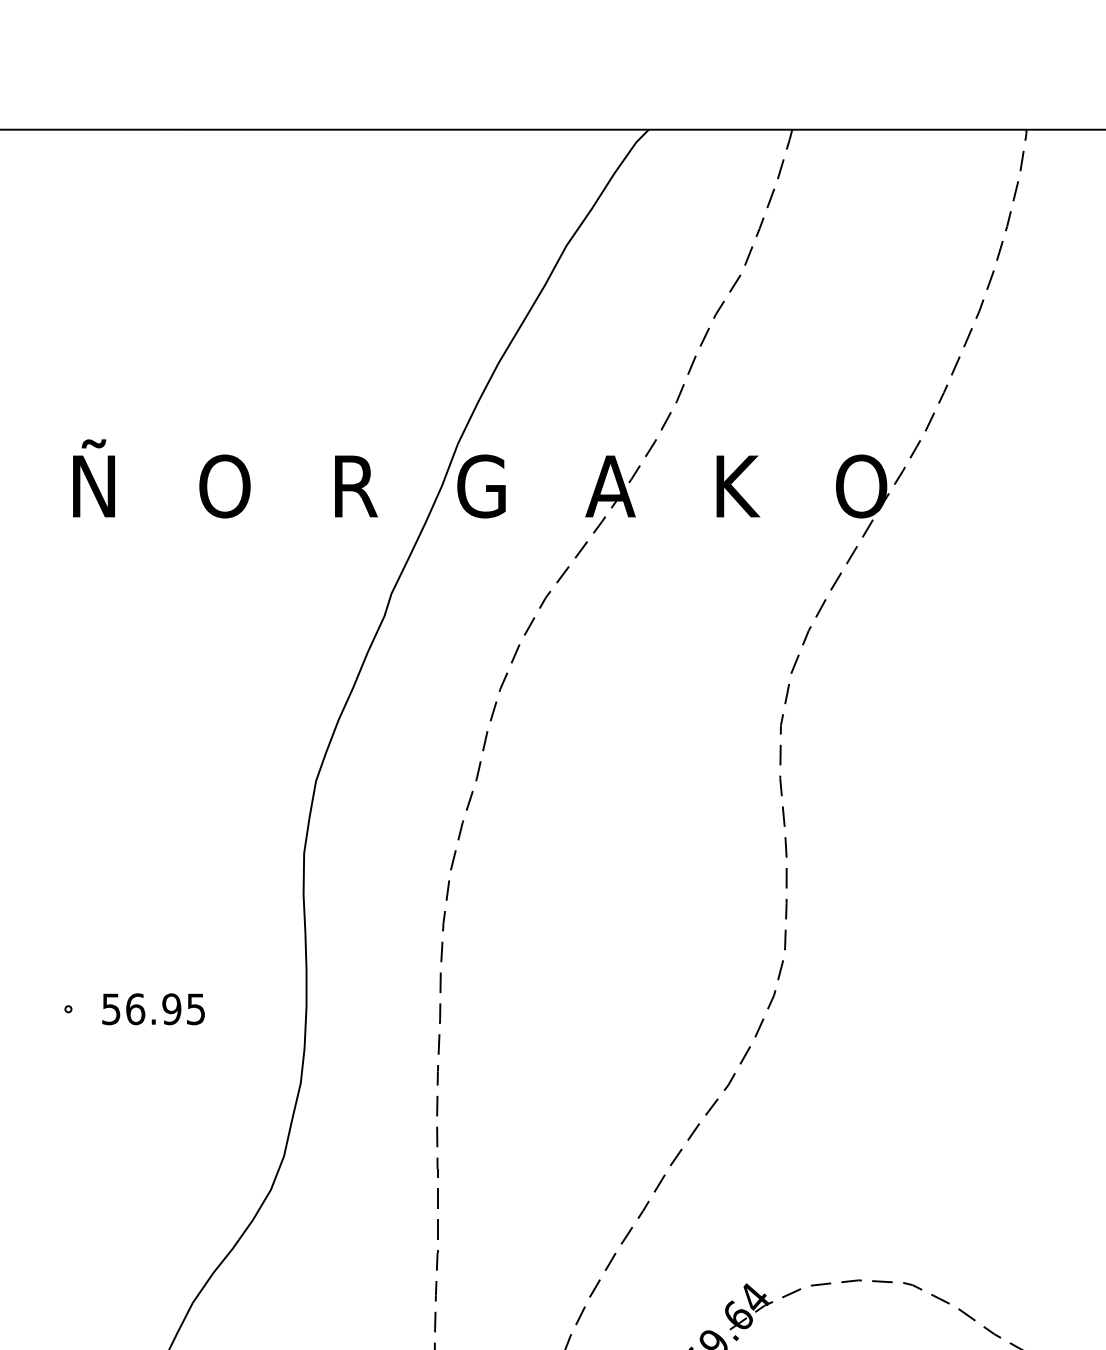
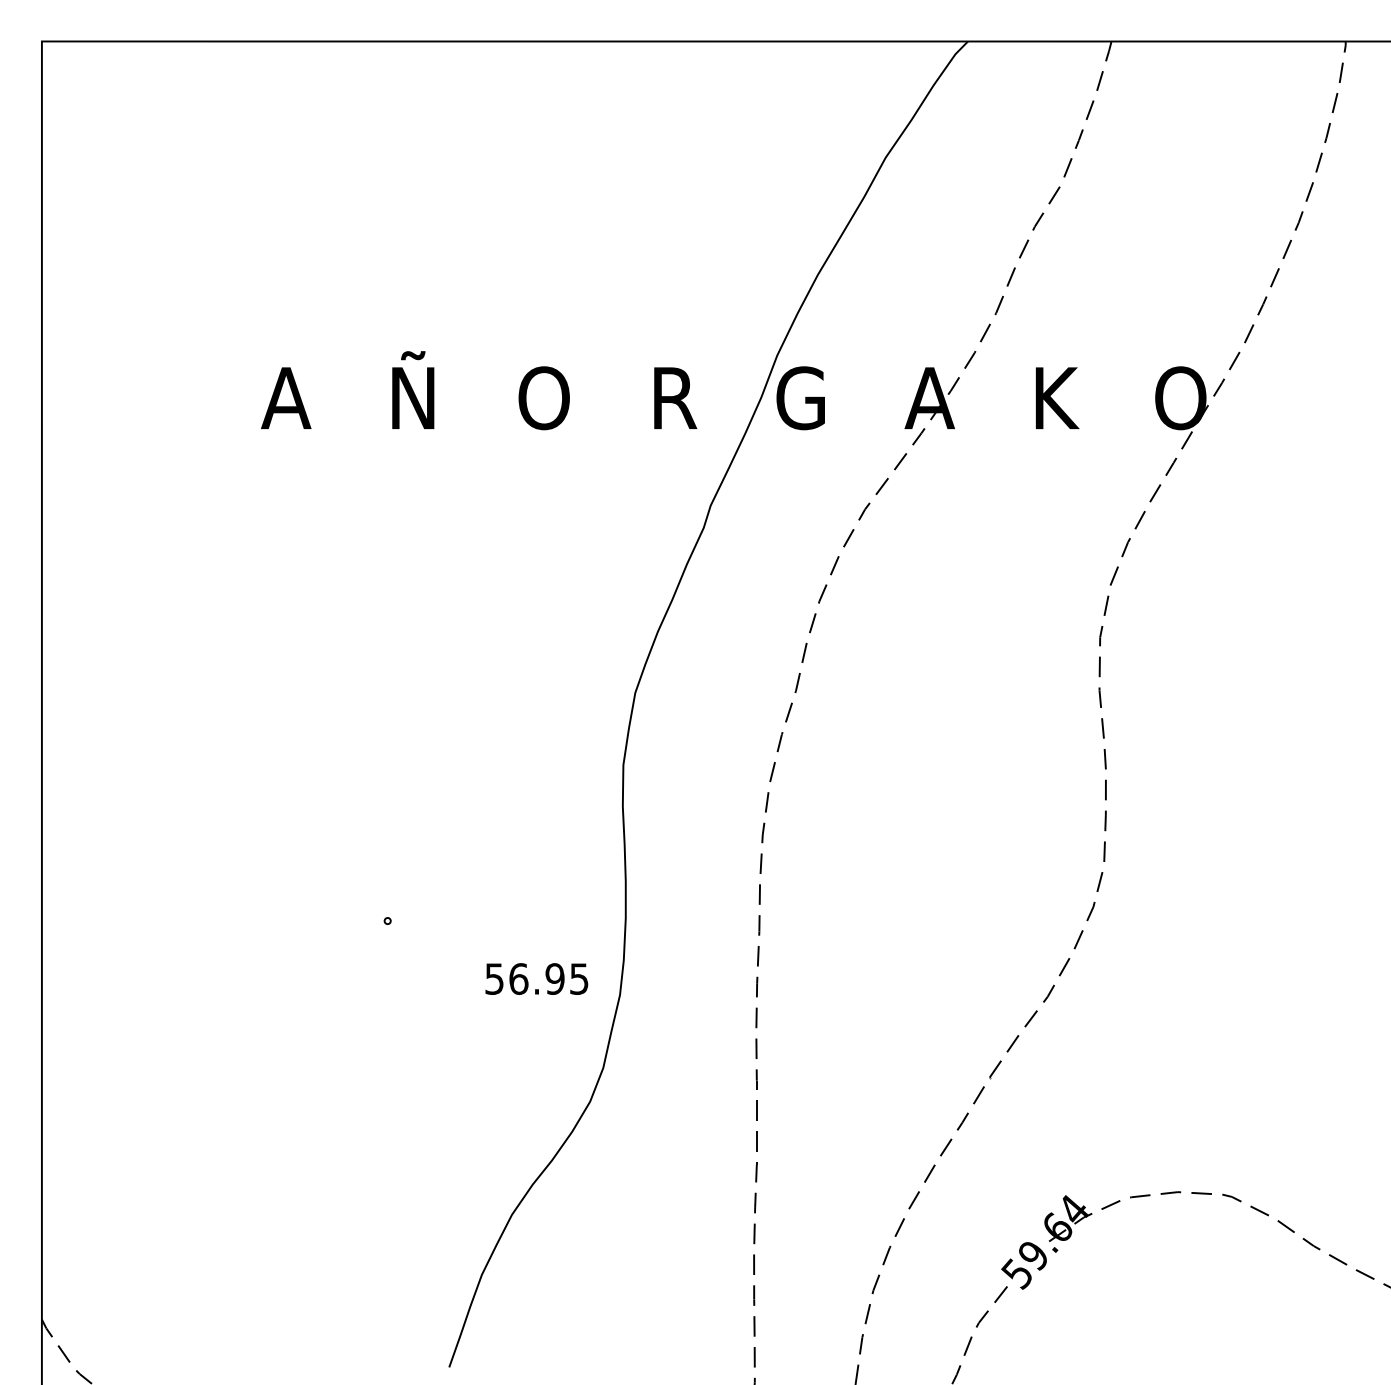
text: (153, 1008) -> (536, 978), moved

